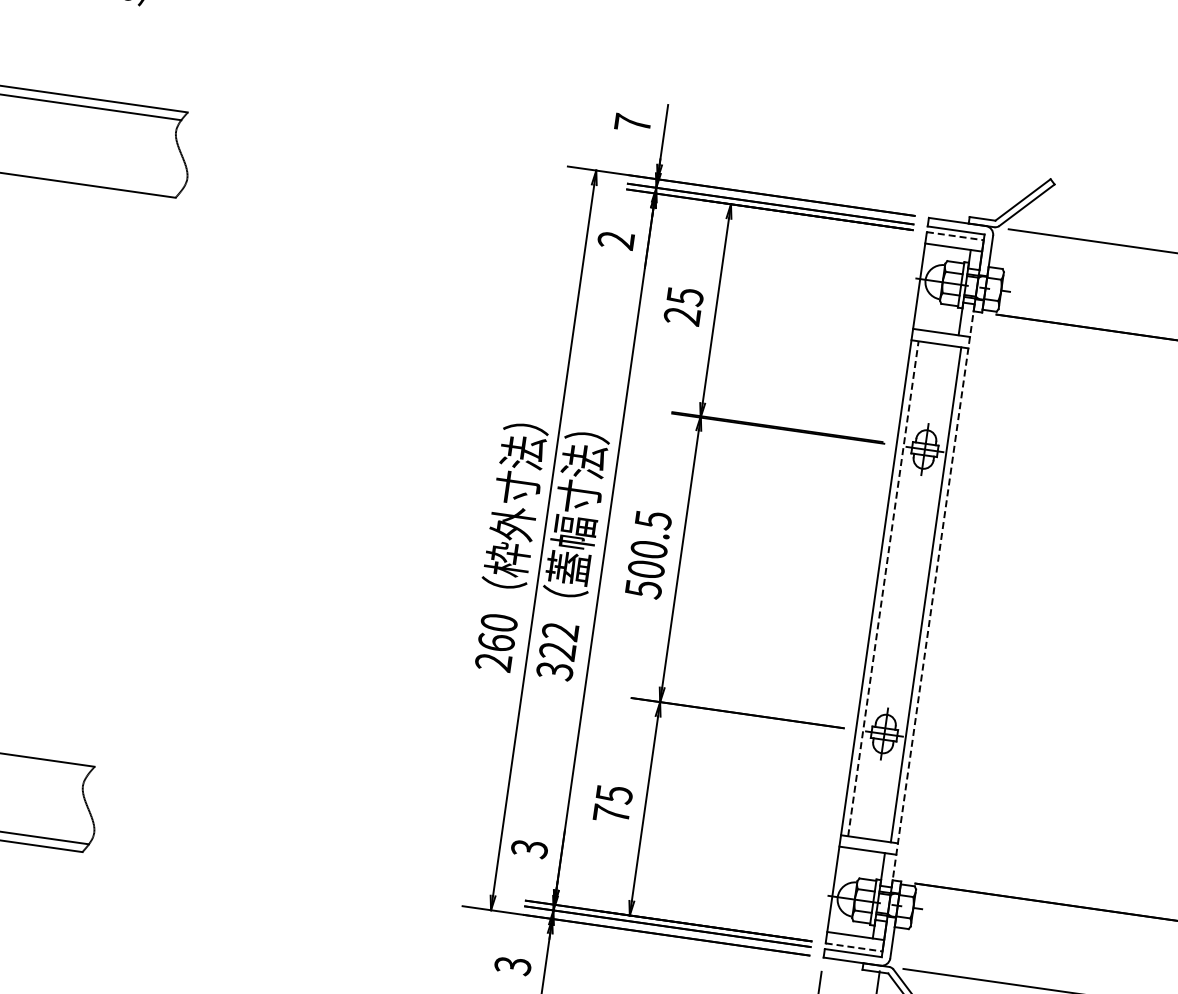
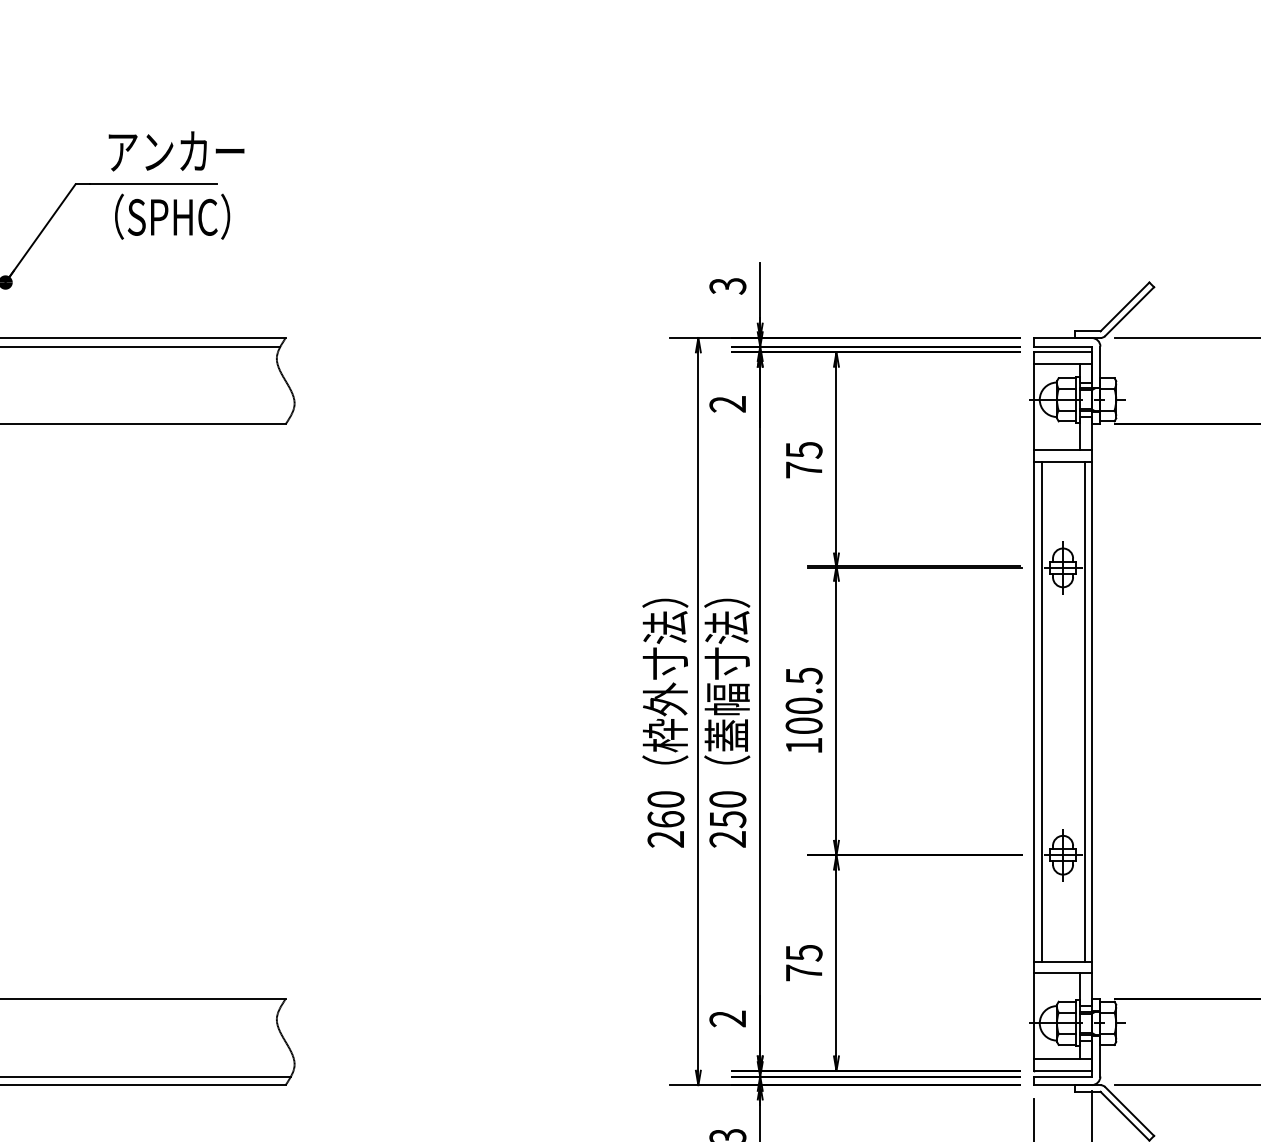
text: (632, 122) -> (727, 285), 7 -> 3
line: (955, 236) -> (1063, 352), dashed -> solid
text: (681, 315) -> (803, 469), 25 -> 75
text: (643, 588) -> (804, 745), 500.5 -> 100.5
line: (883, 588) -> (1041, 711), dashed -> solid
line: (932, 595) -> (1091, 711), dashed -> solid
text: (557, 651) -> (727, 819), 322 -> 250
text: (530, 848) -> (728, 1018), 3 -> 2
line: (854, 947) -> (1063, 1070), dashed -> solid

